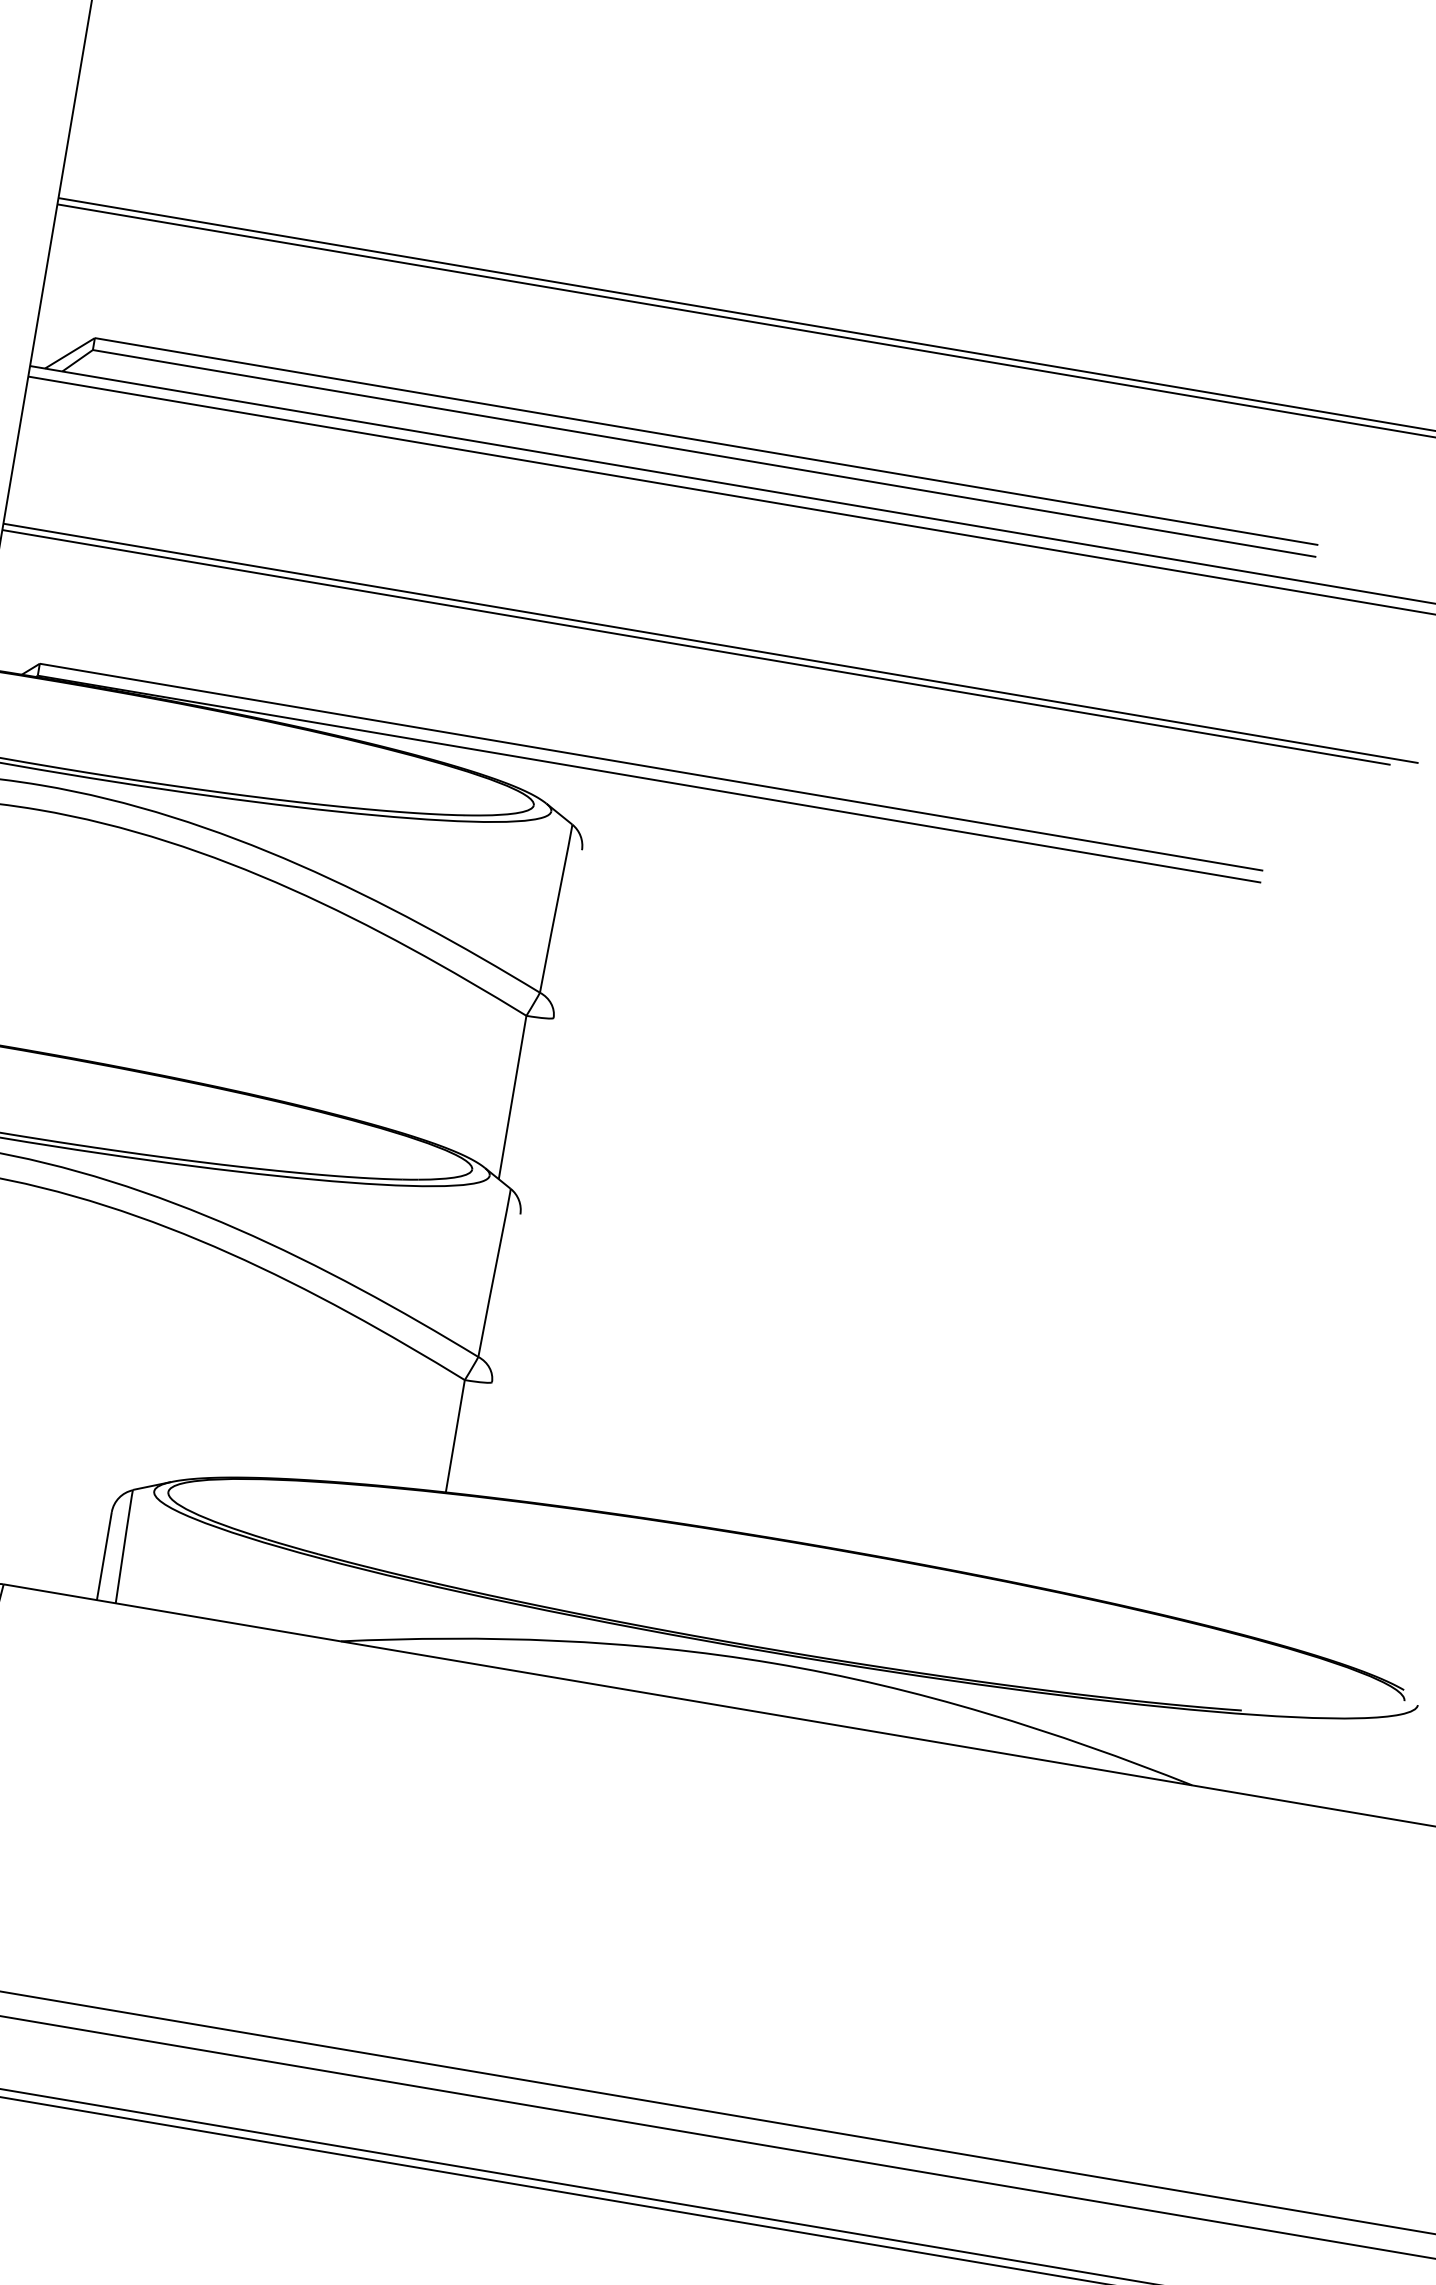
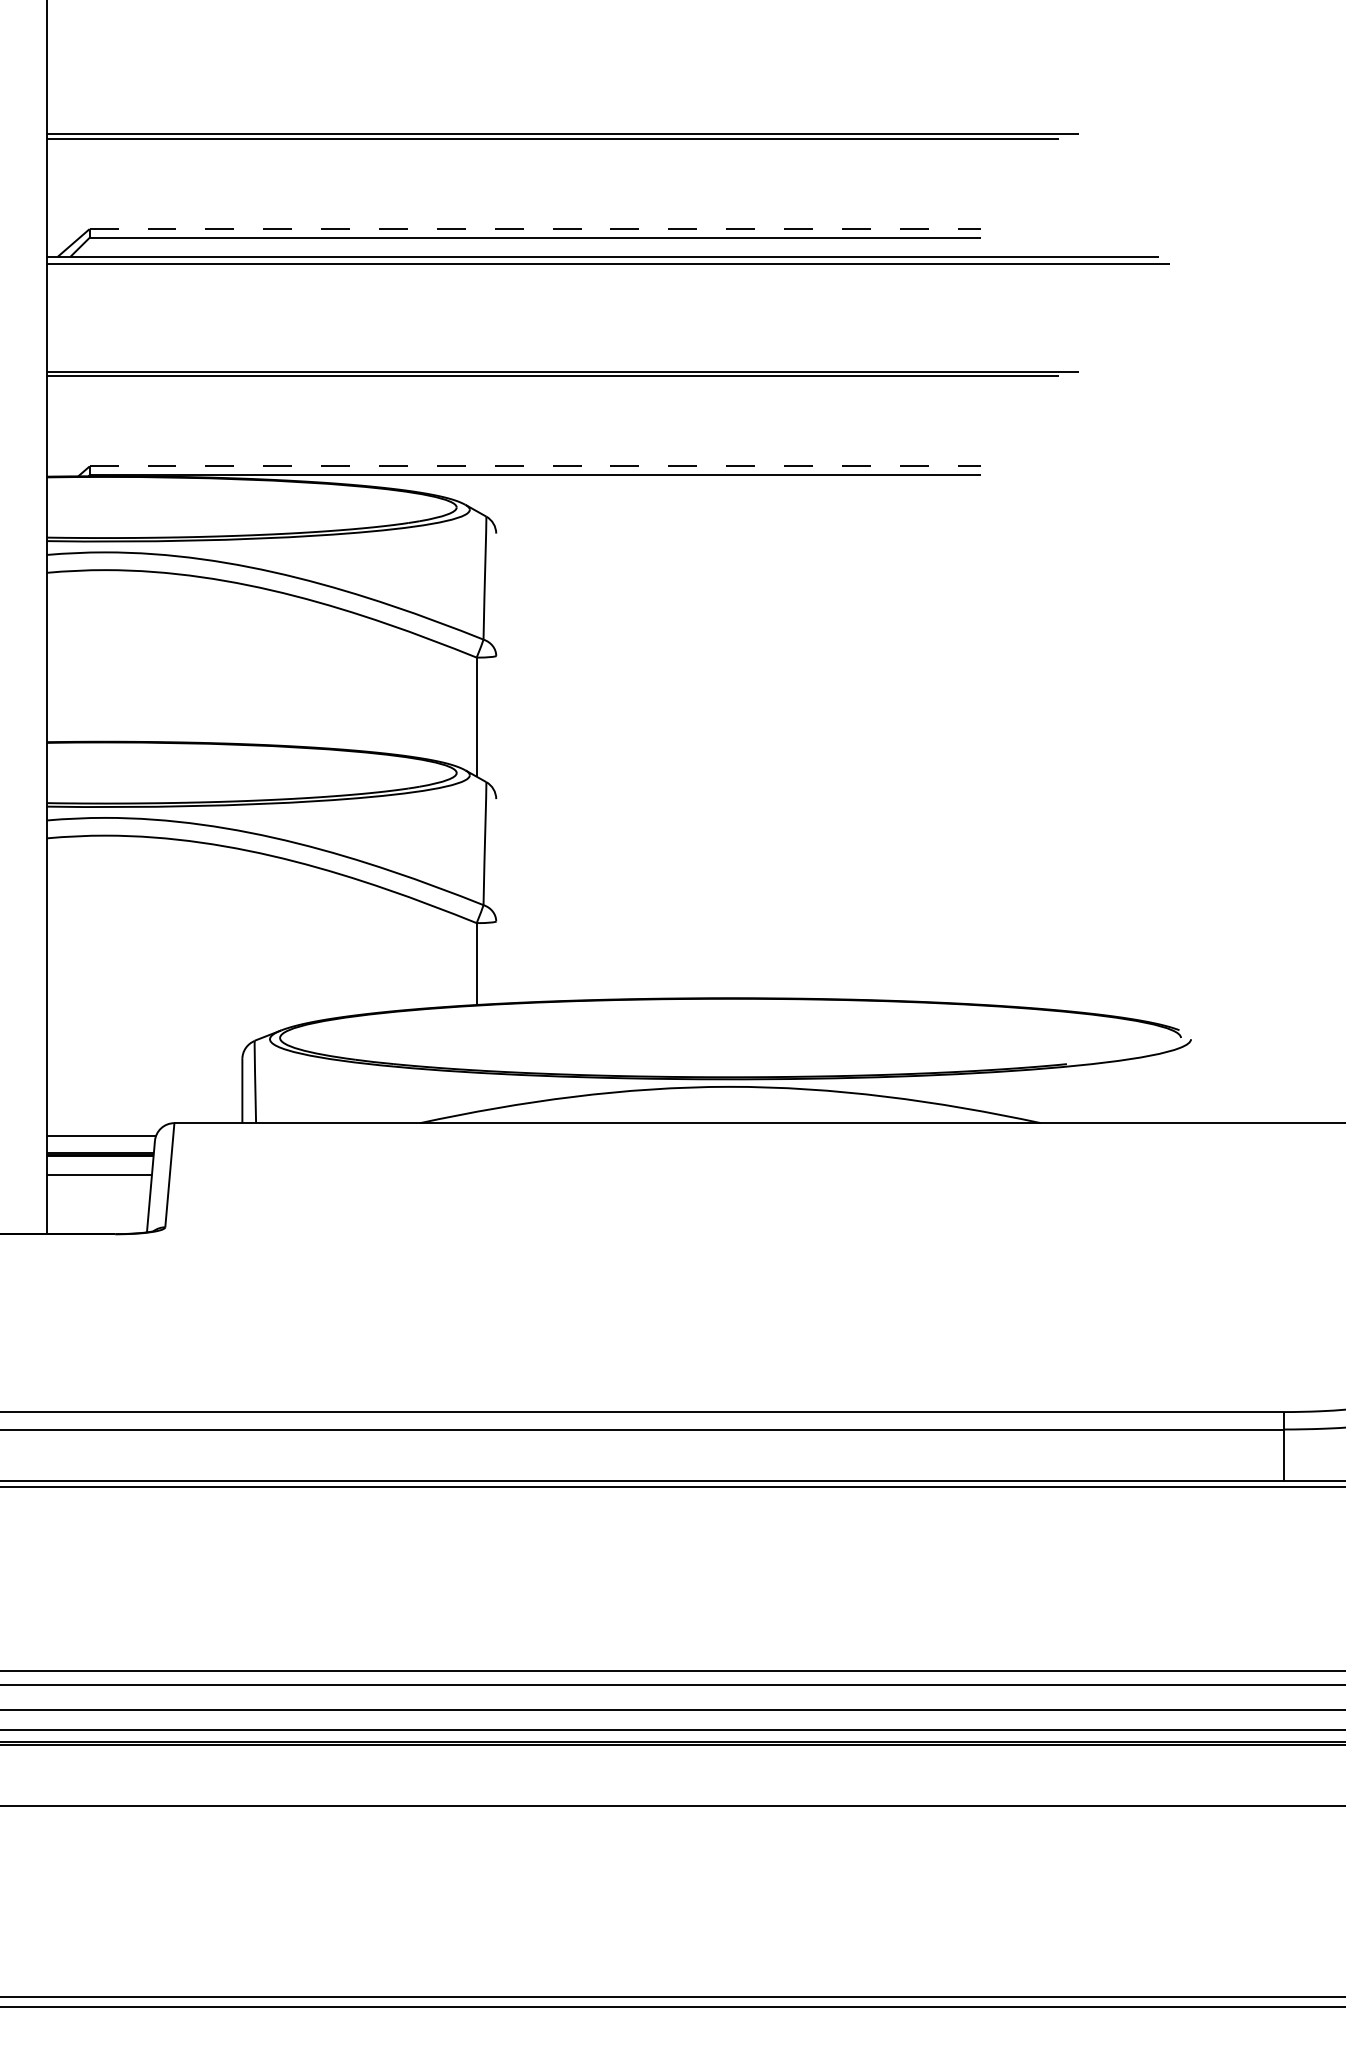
line: (706, 442) -> (535, 229), solid -> dashed
line: (651, 767) -> (535, 466), solid -> dashed

